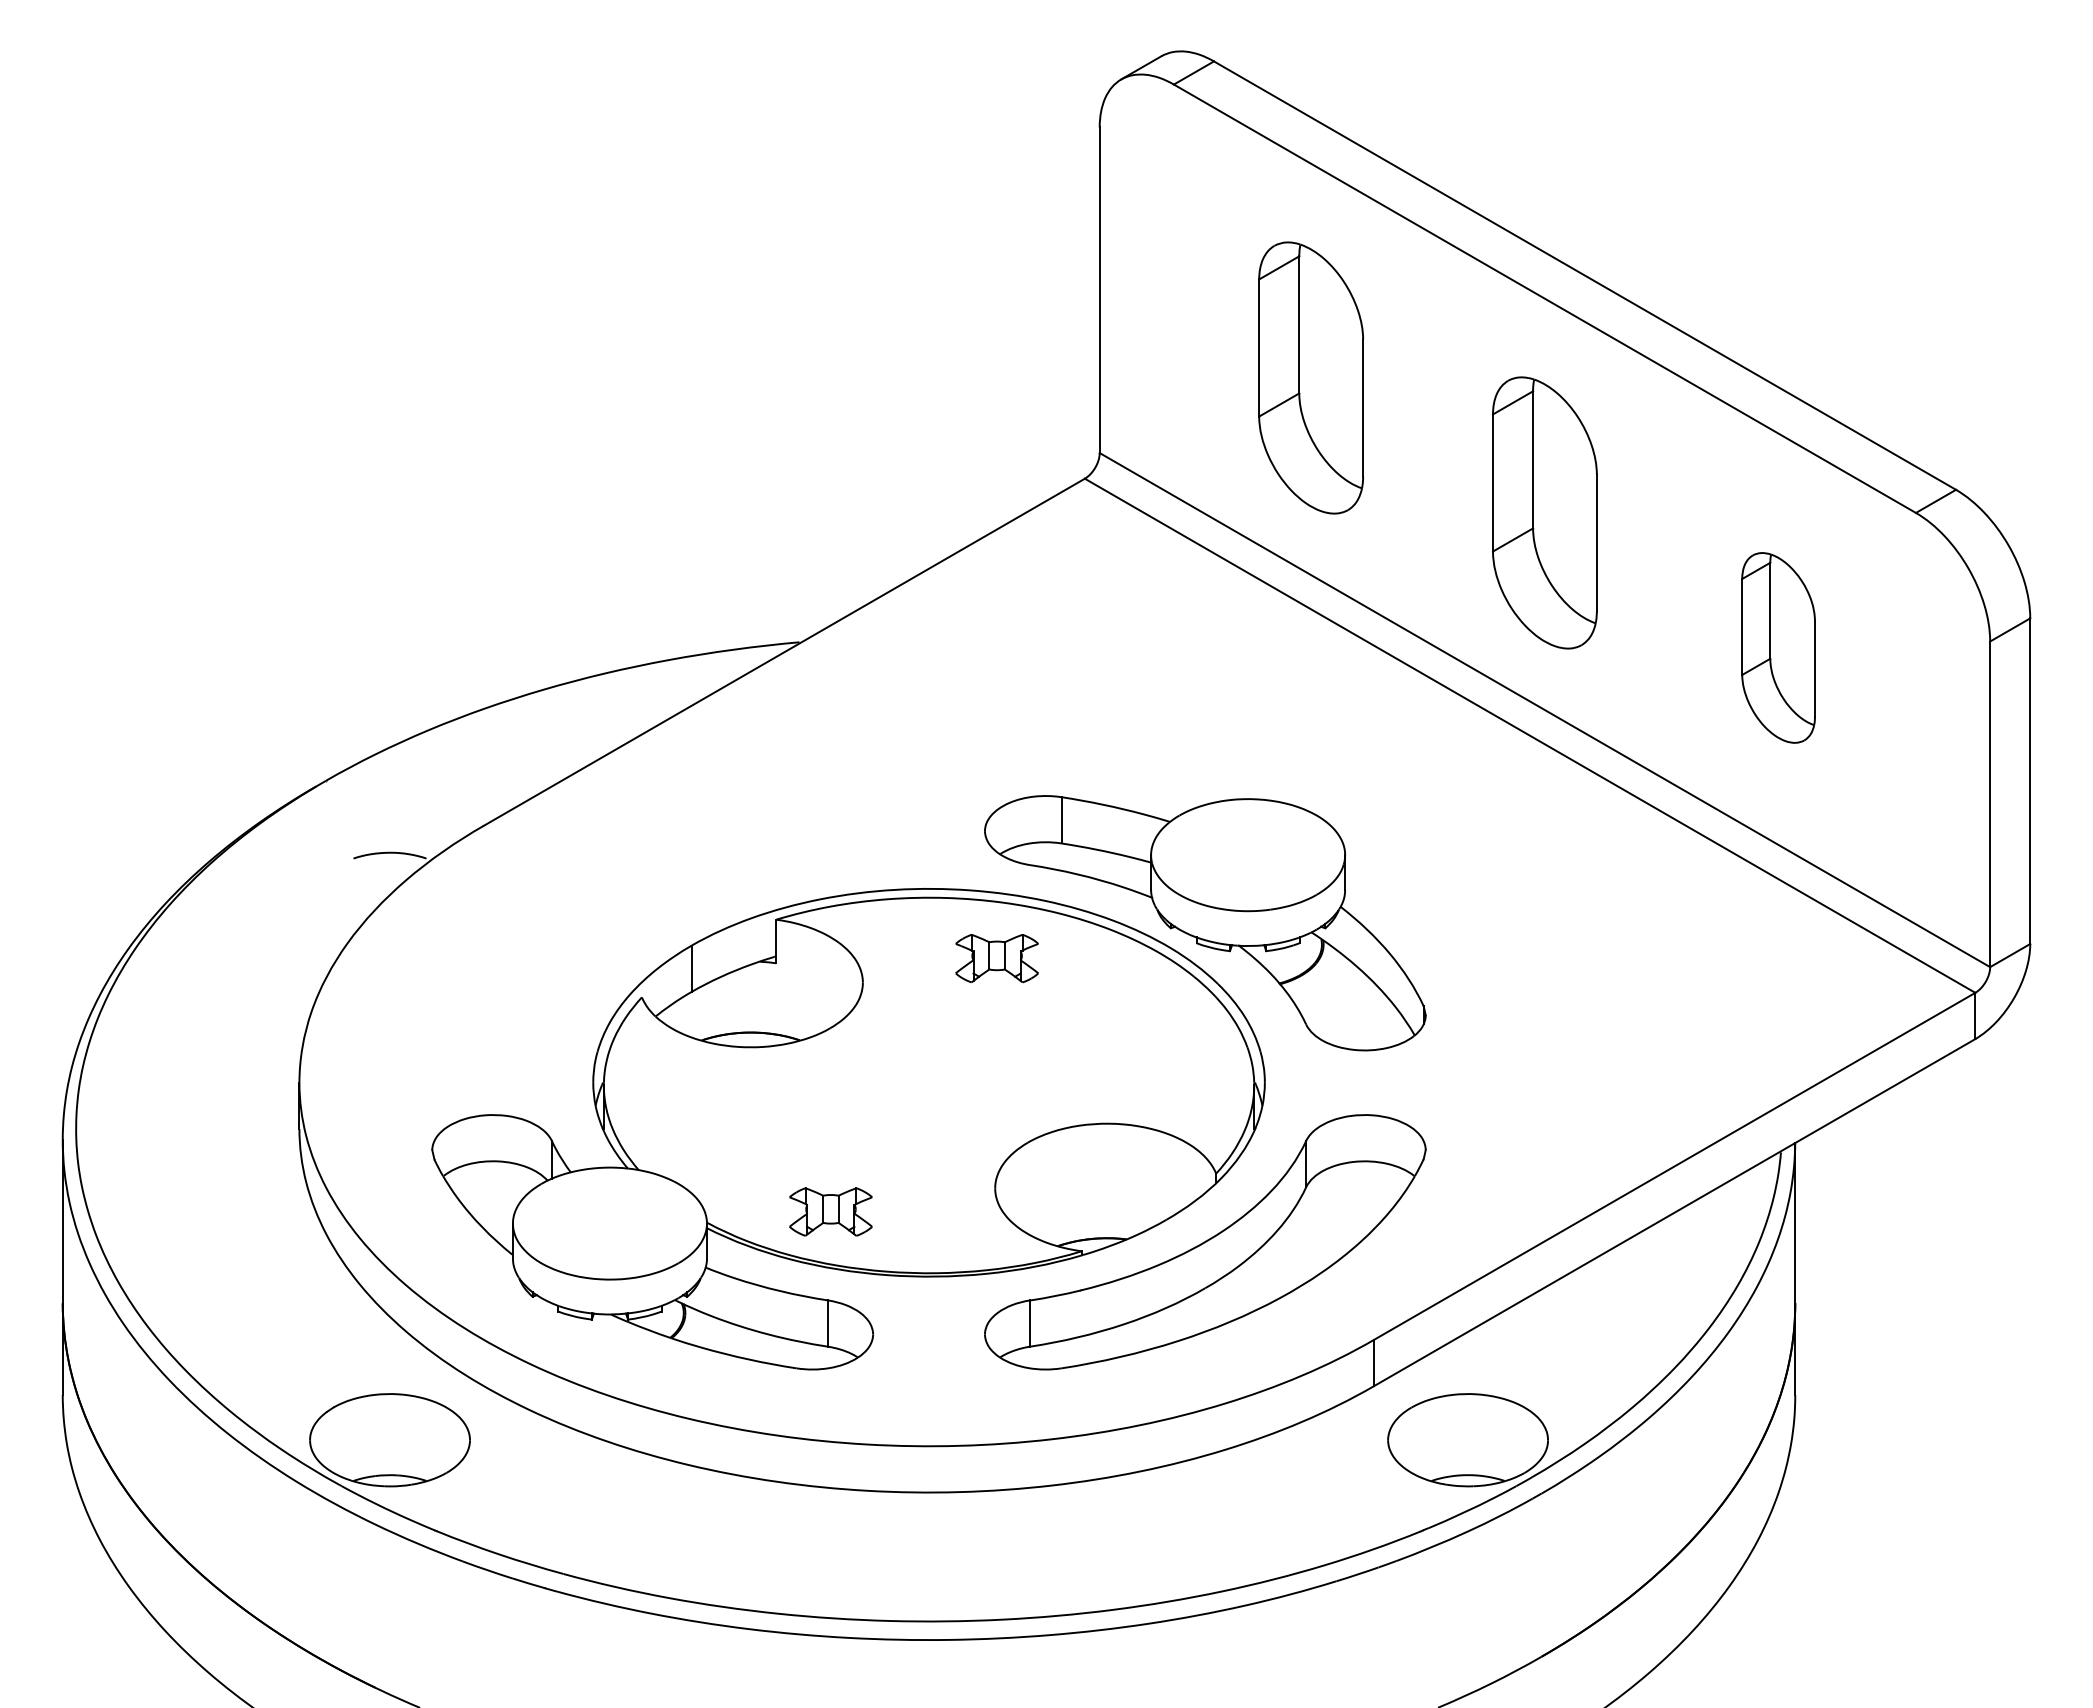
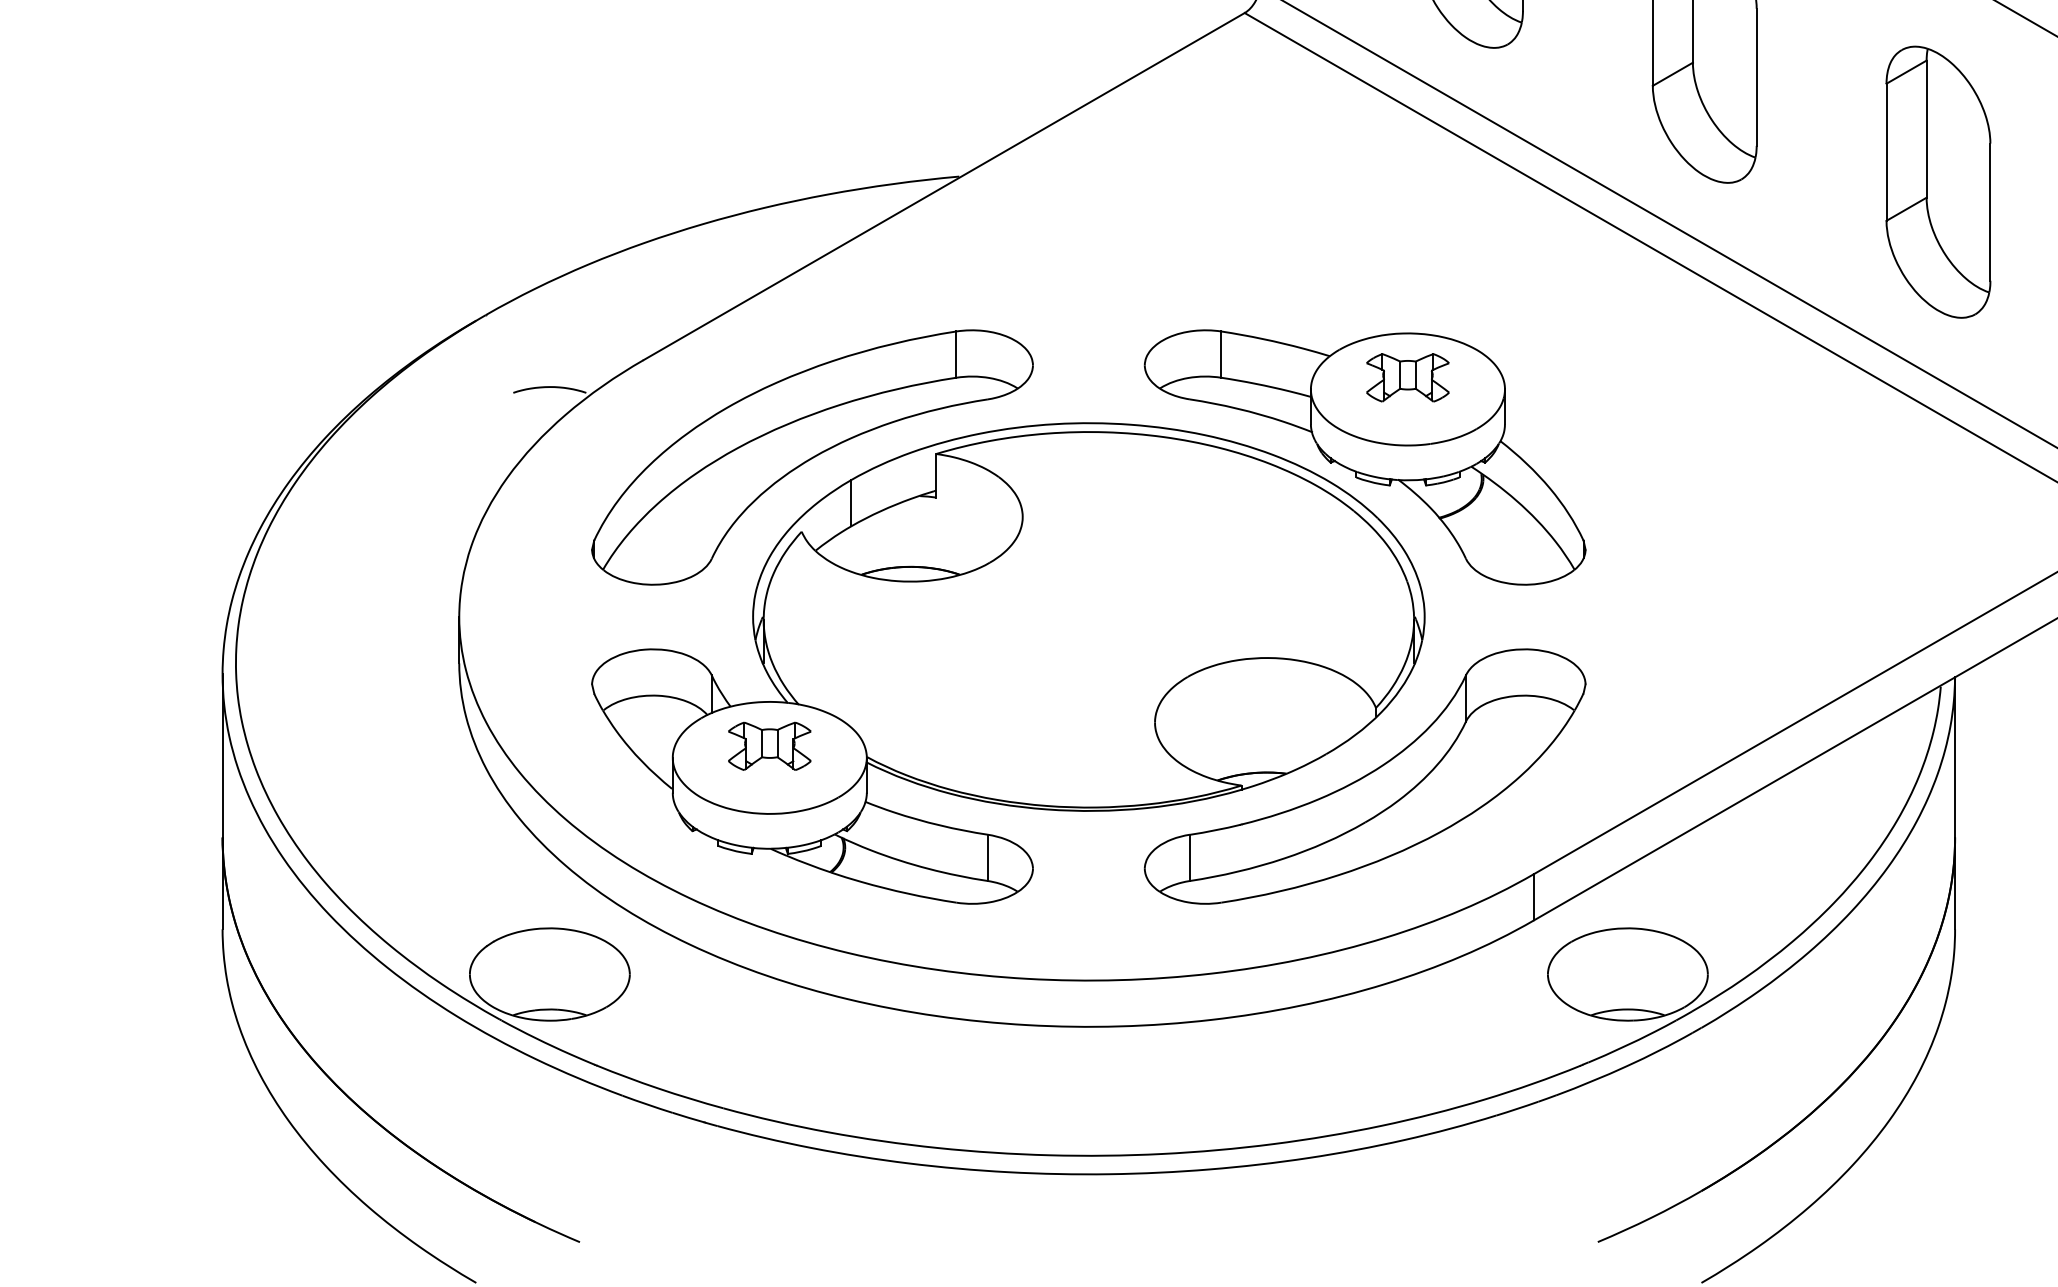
part: (1778, 647) -> (1938, 181), size x1.43
part: (652, 923) -> (812, 457), added
part: (996, 958) -> (1407, 377), moved
part: (830, 1211) -> (769, 745), moved

